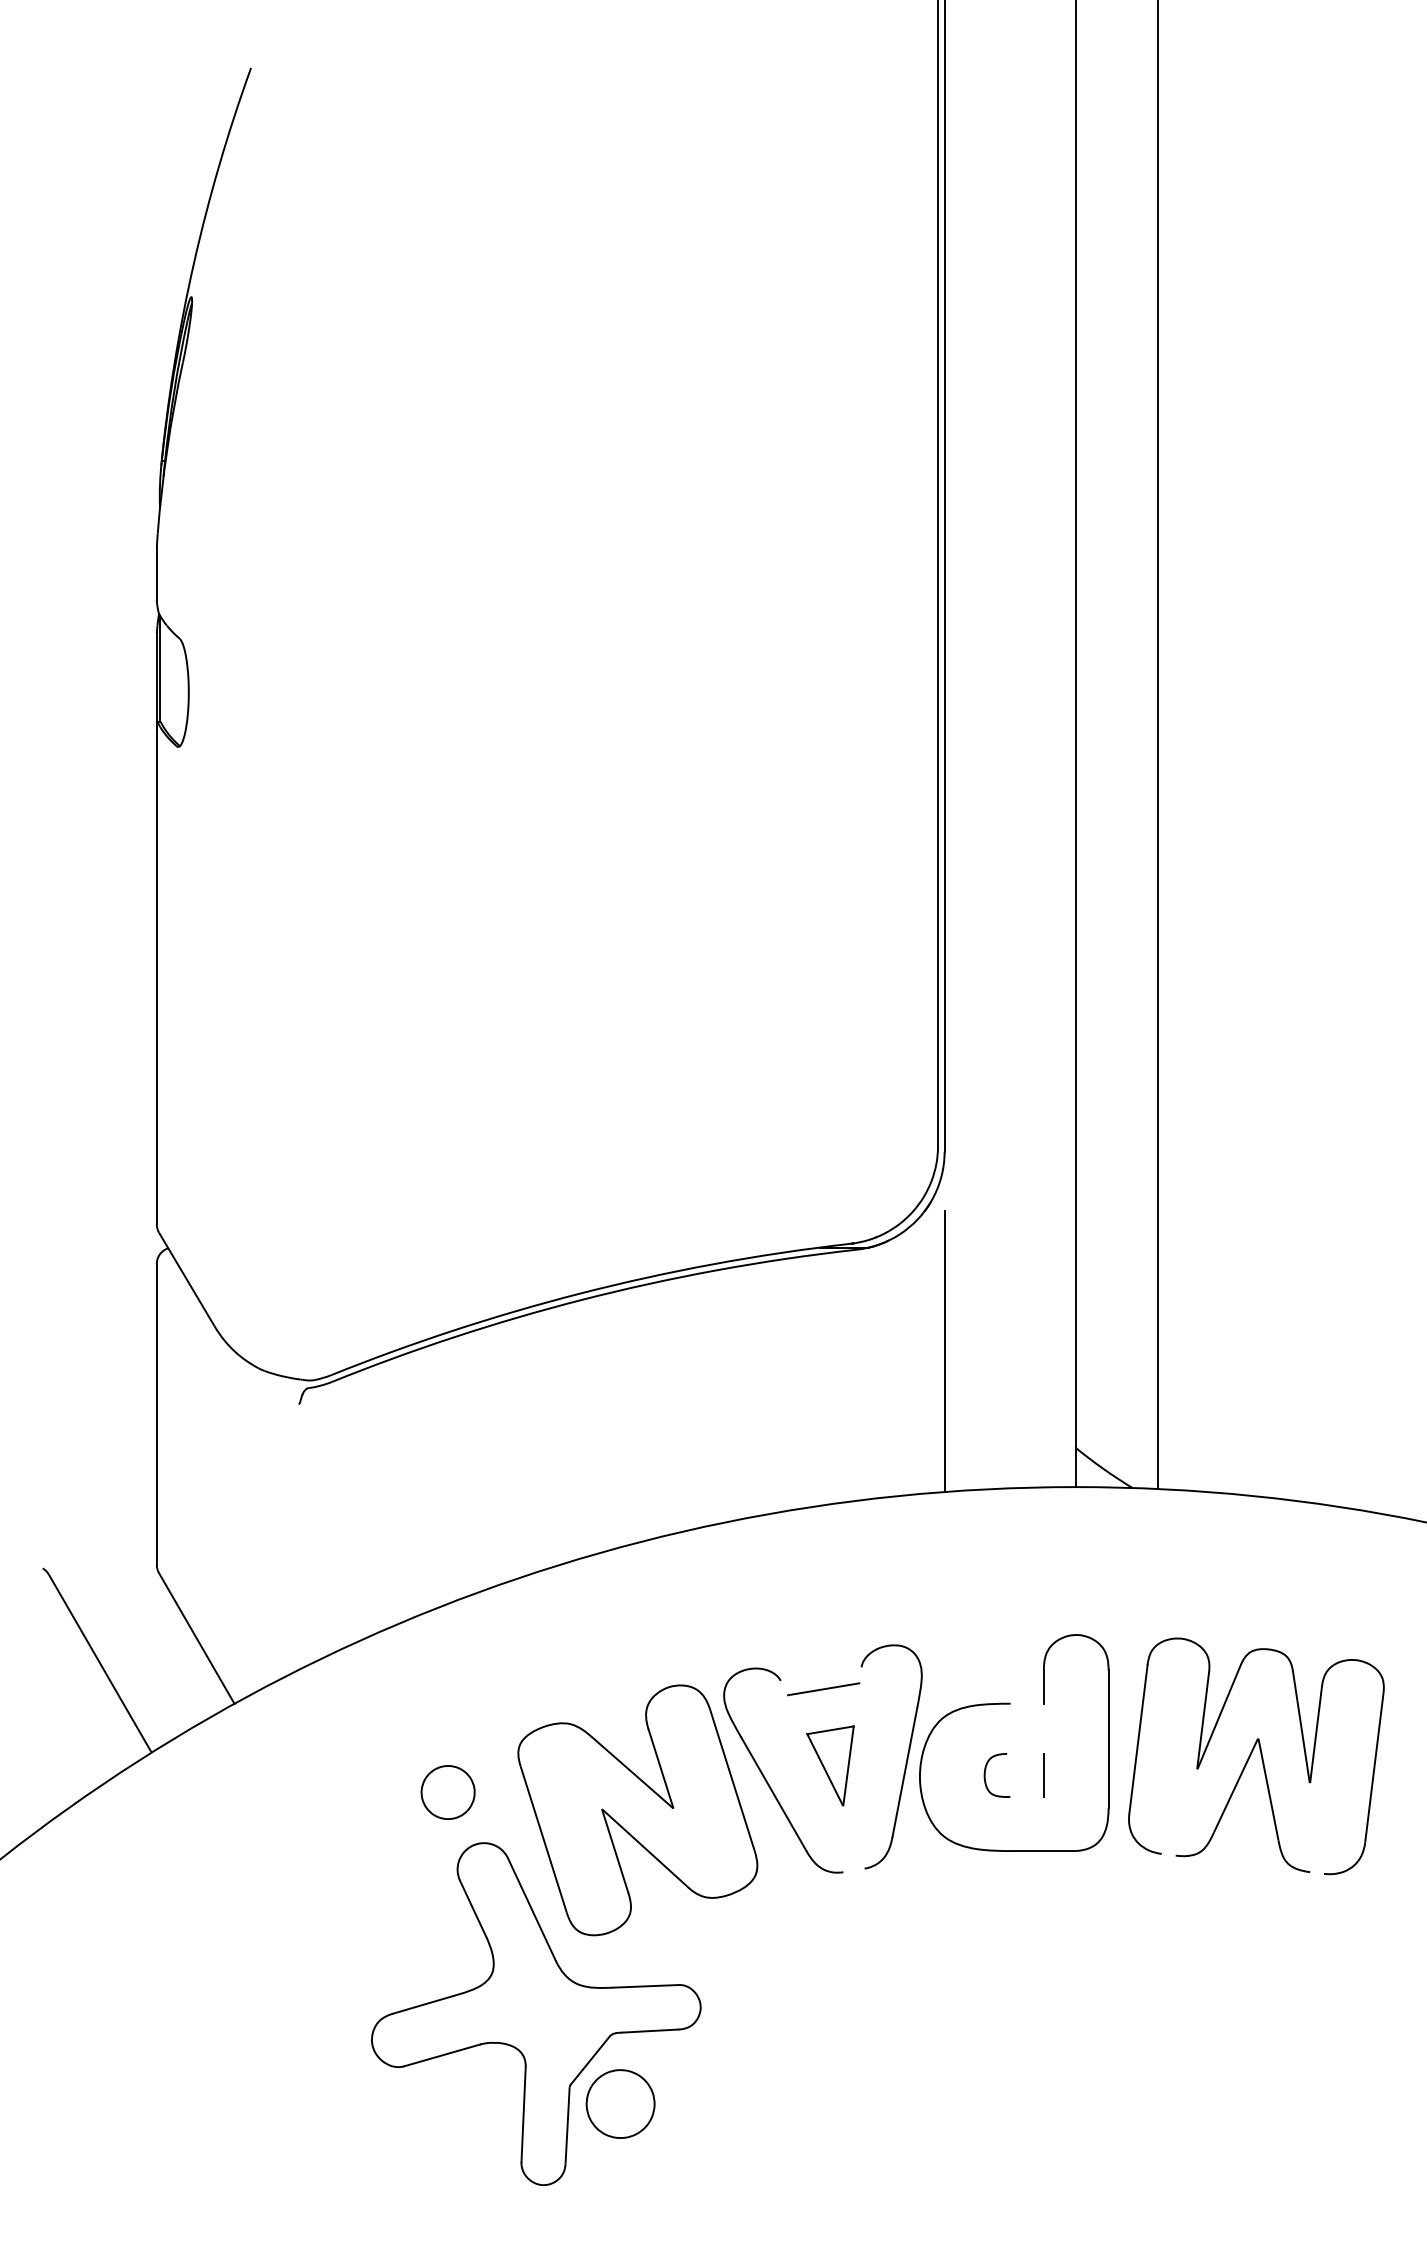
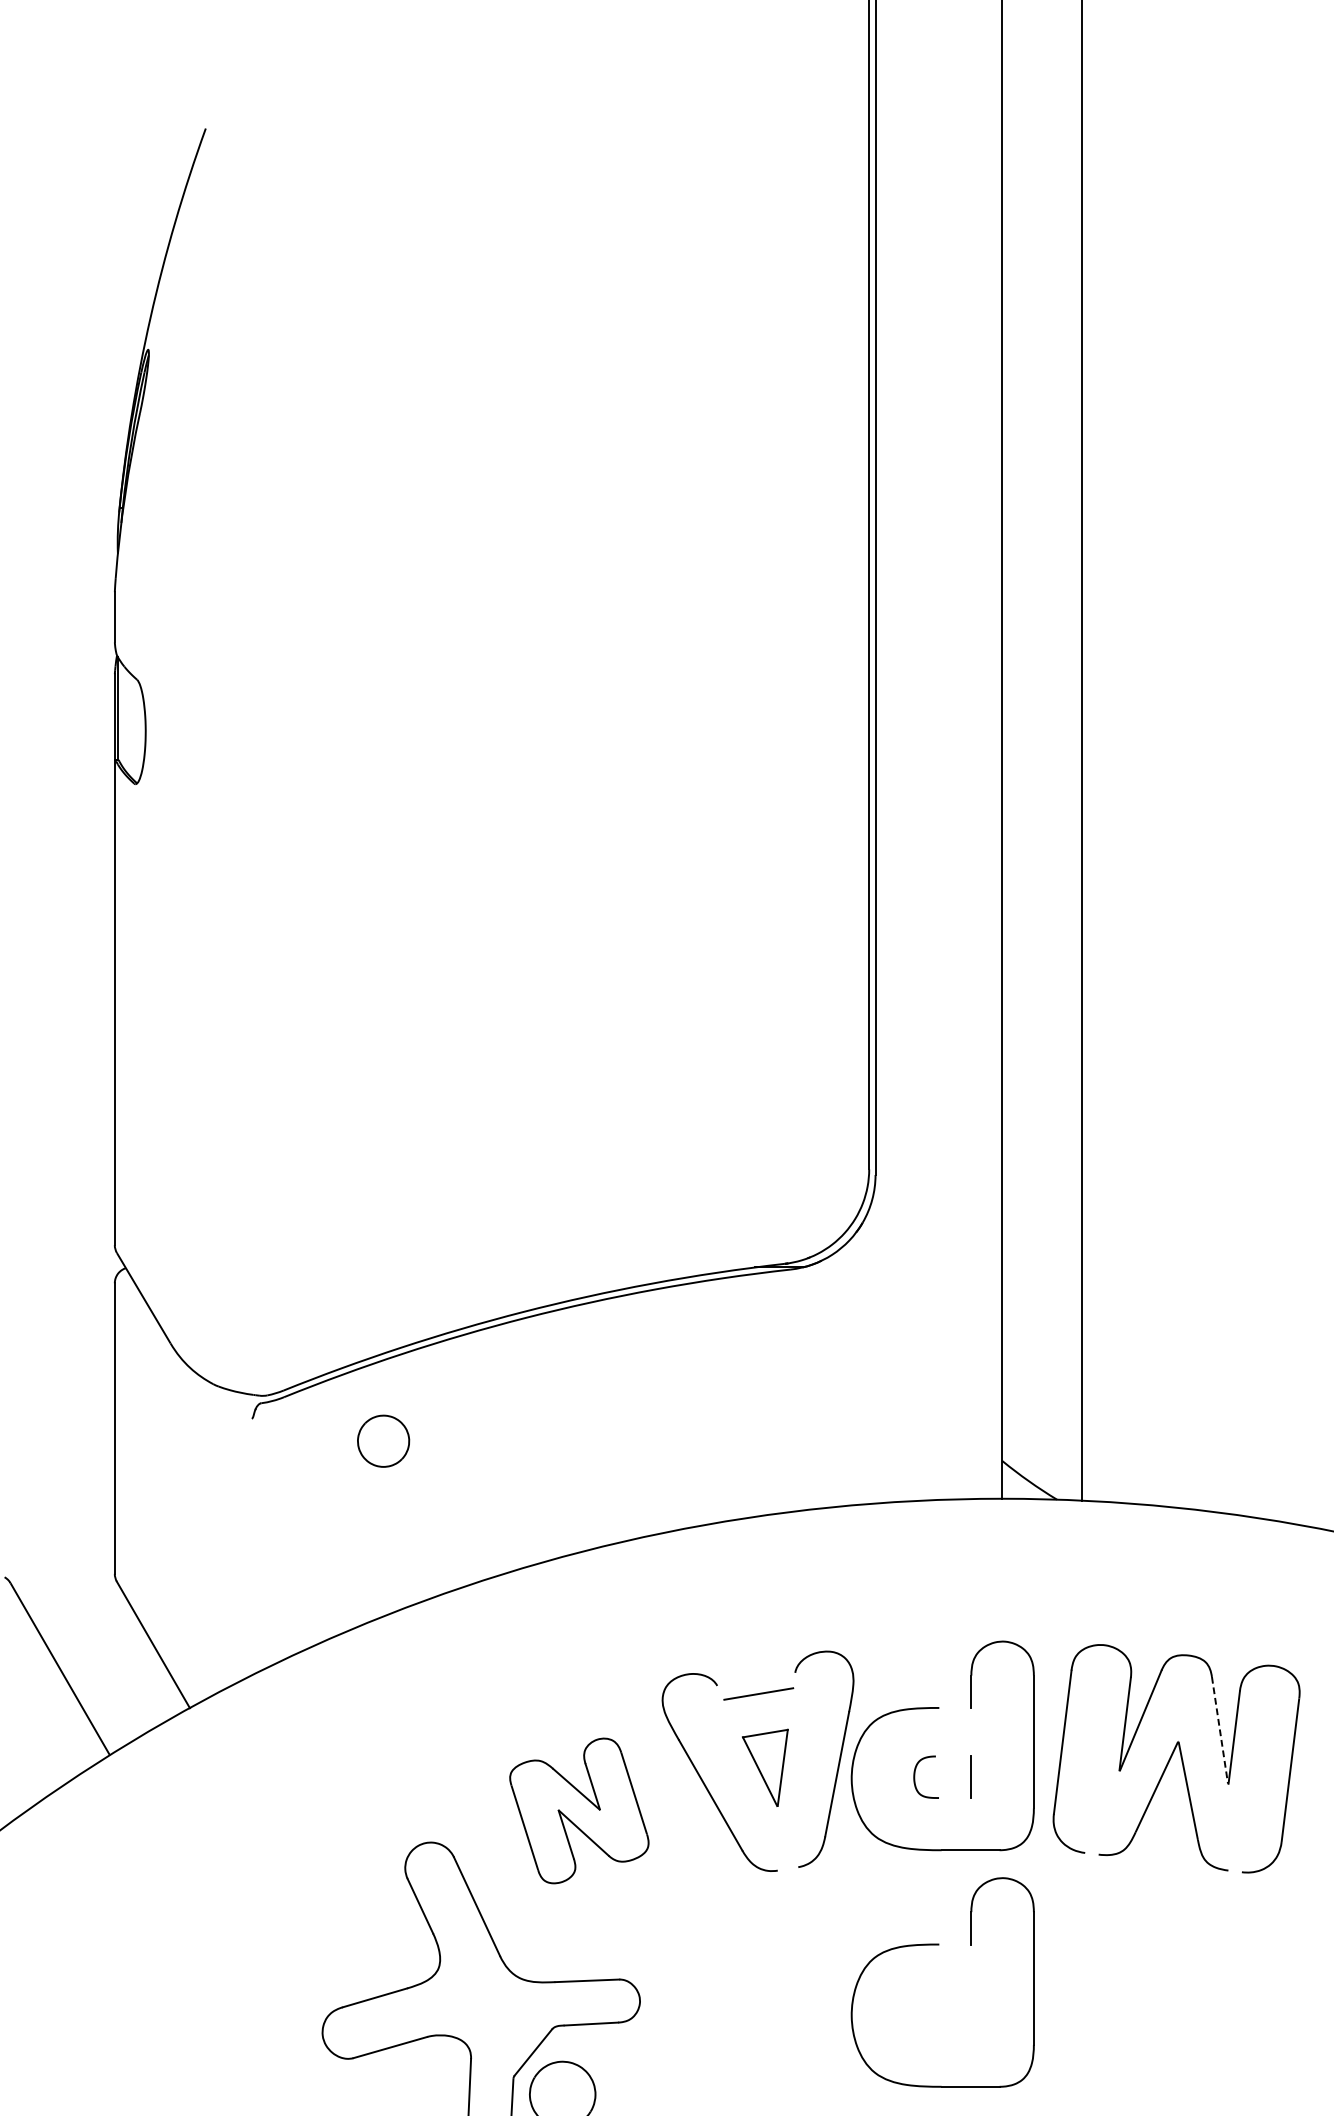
line: (944, 1351) -> (875, 1367), removed
line: (1301, 1726) -> (1220, 1729), solid -> dashed
part: (447, 1792) -> (382, 1441), moved
part: (637, 1810) -> (578, 1811), size x0.6
part: (1010, 1949) -> (939, 1945), added

